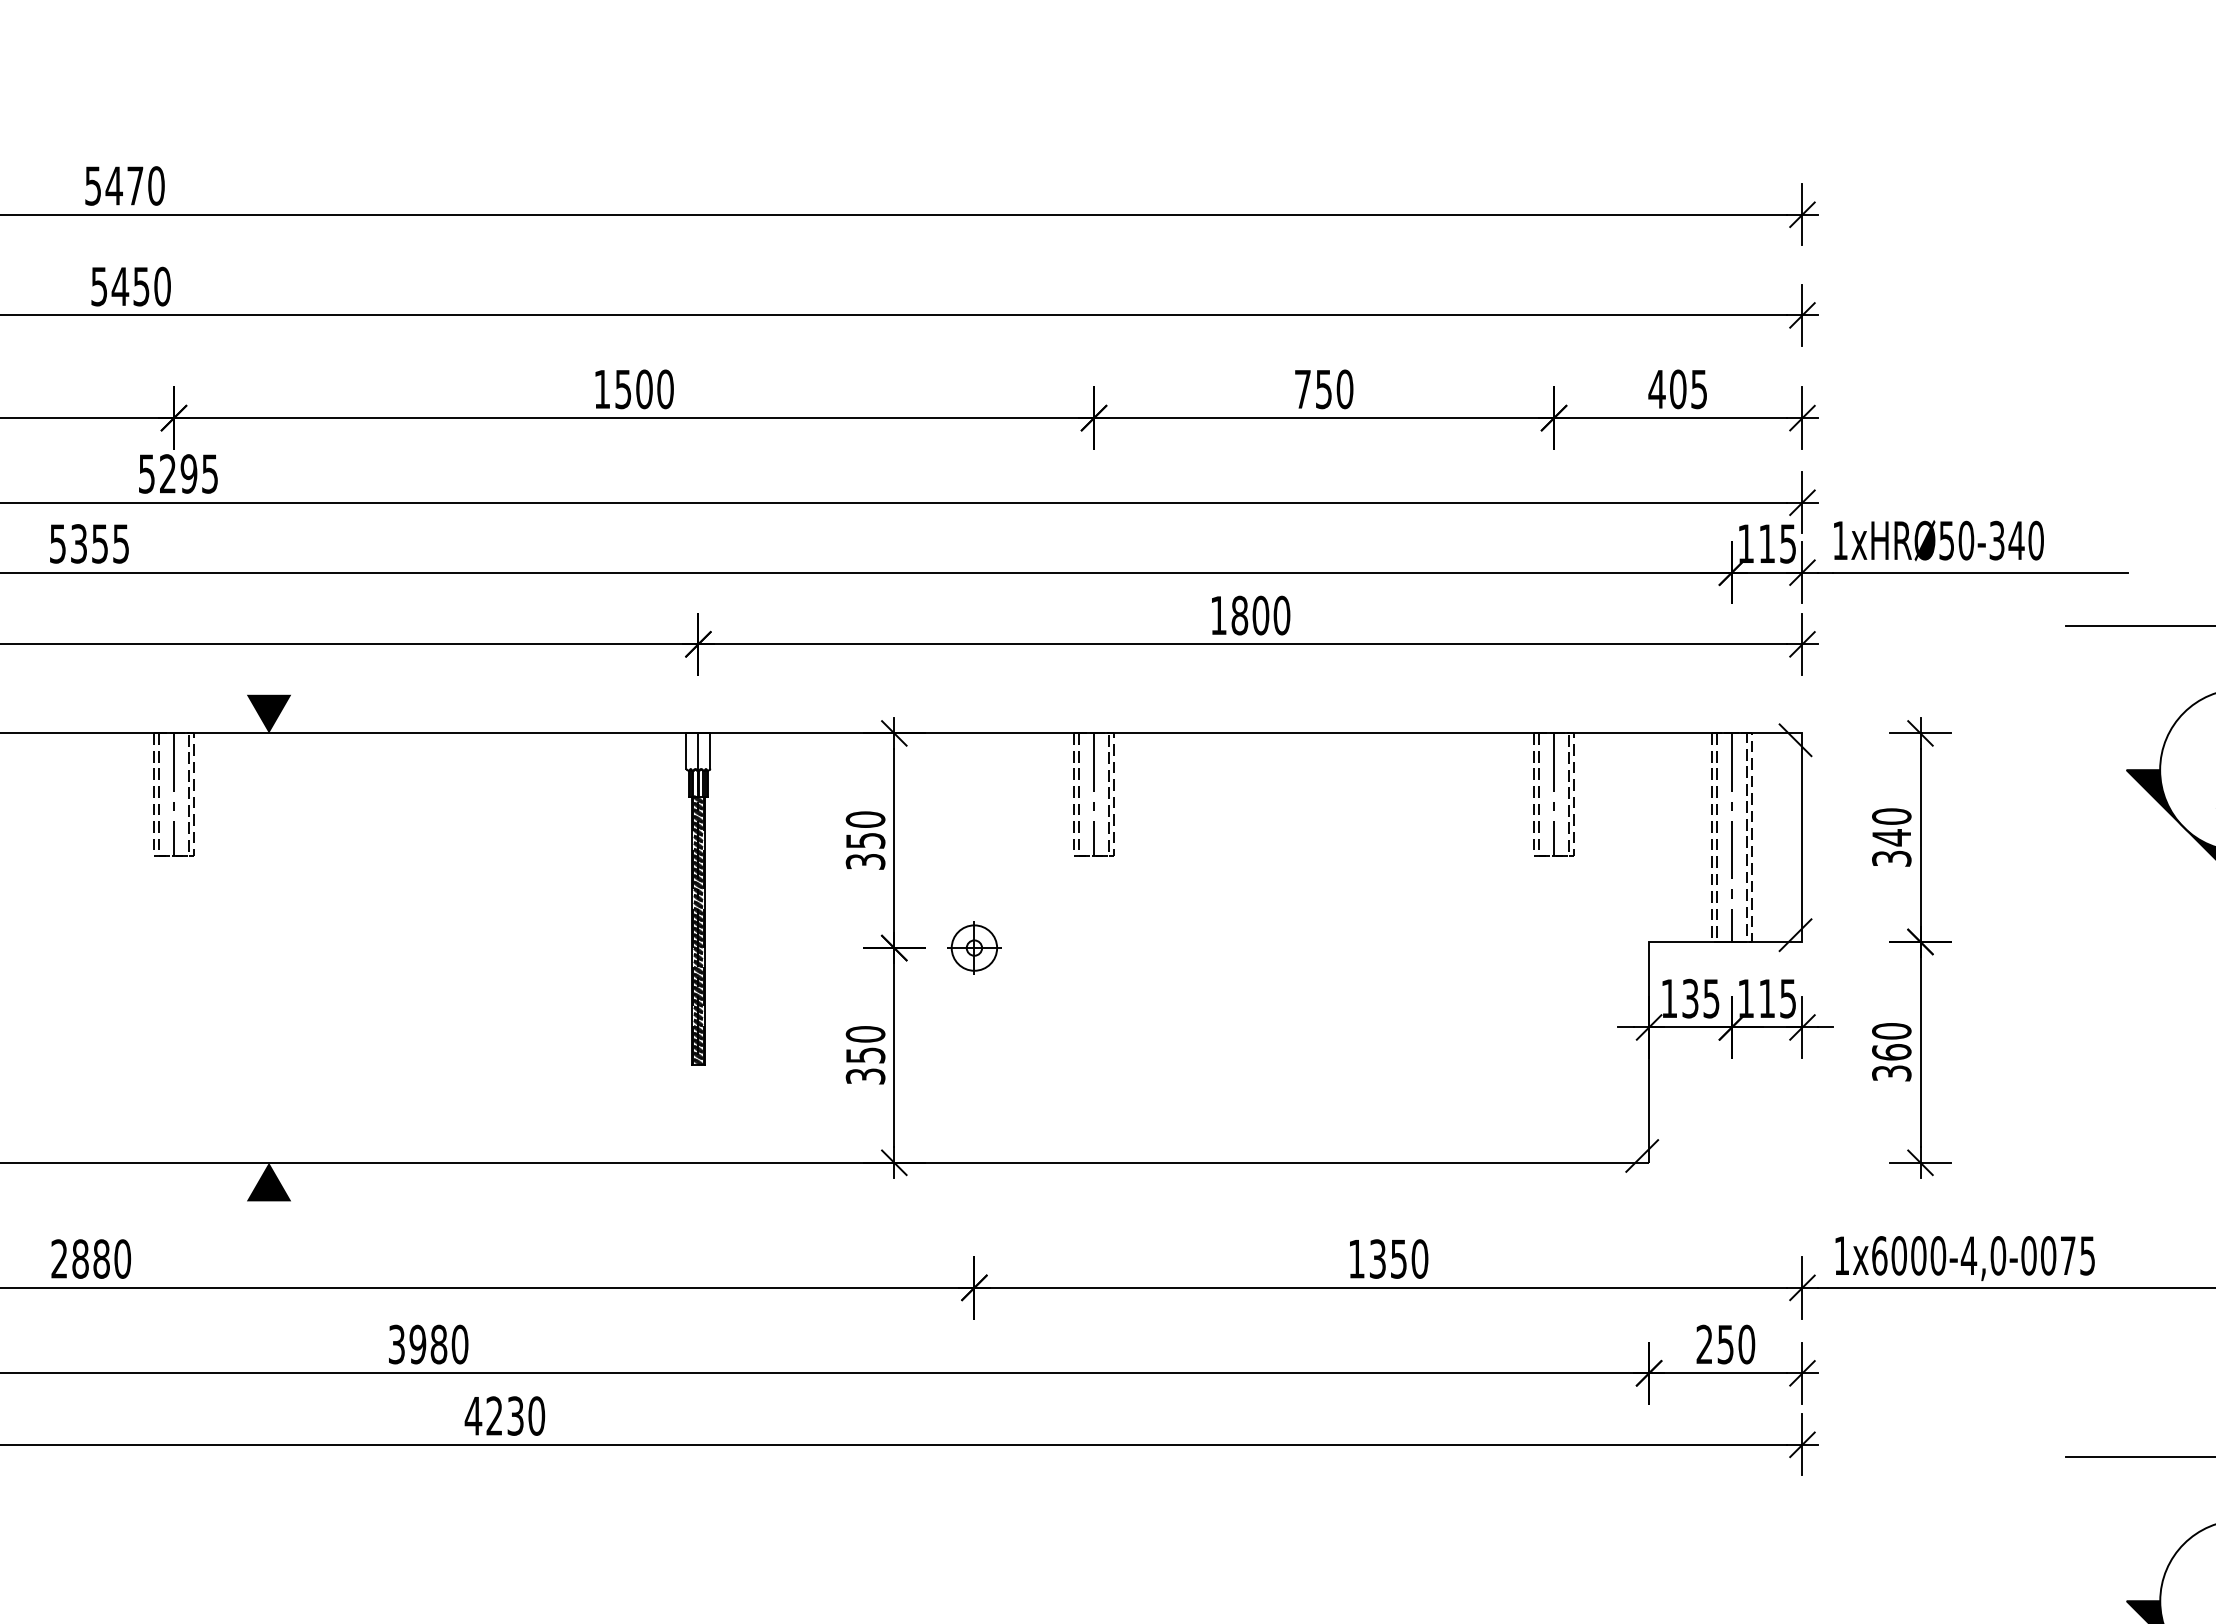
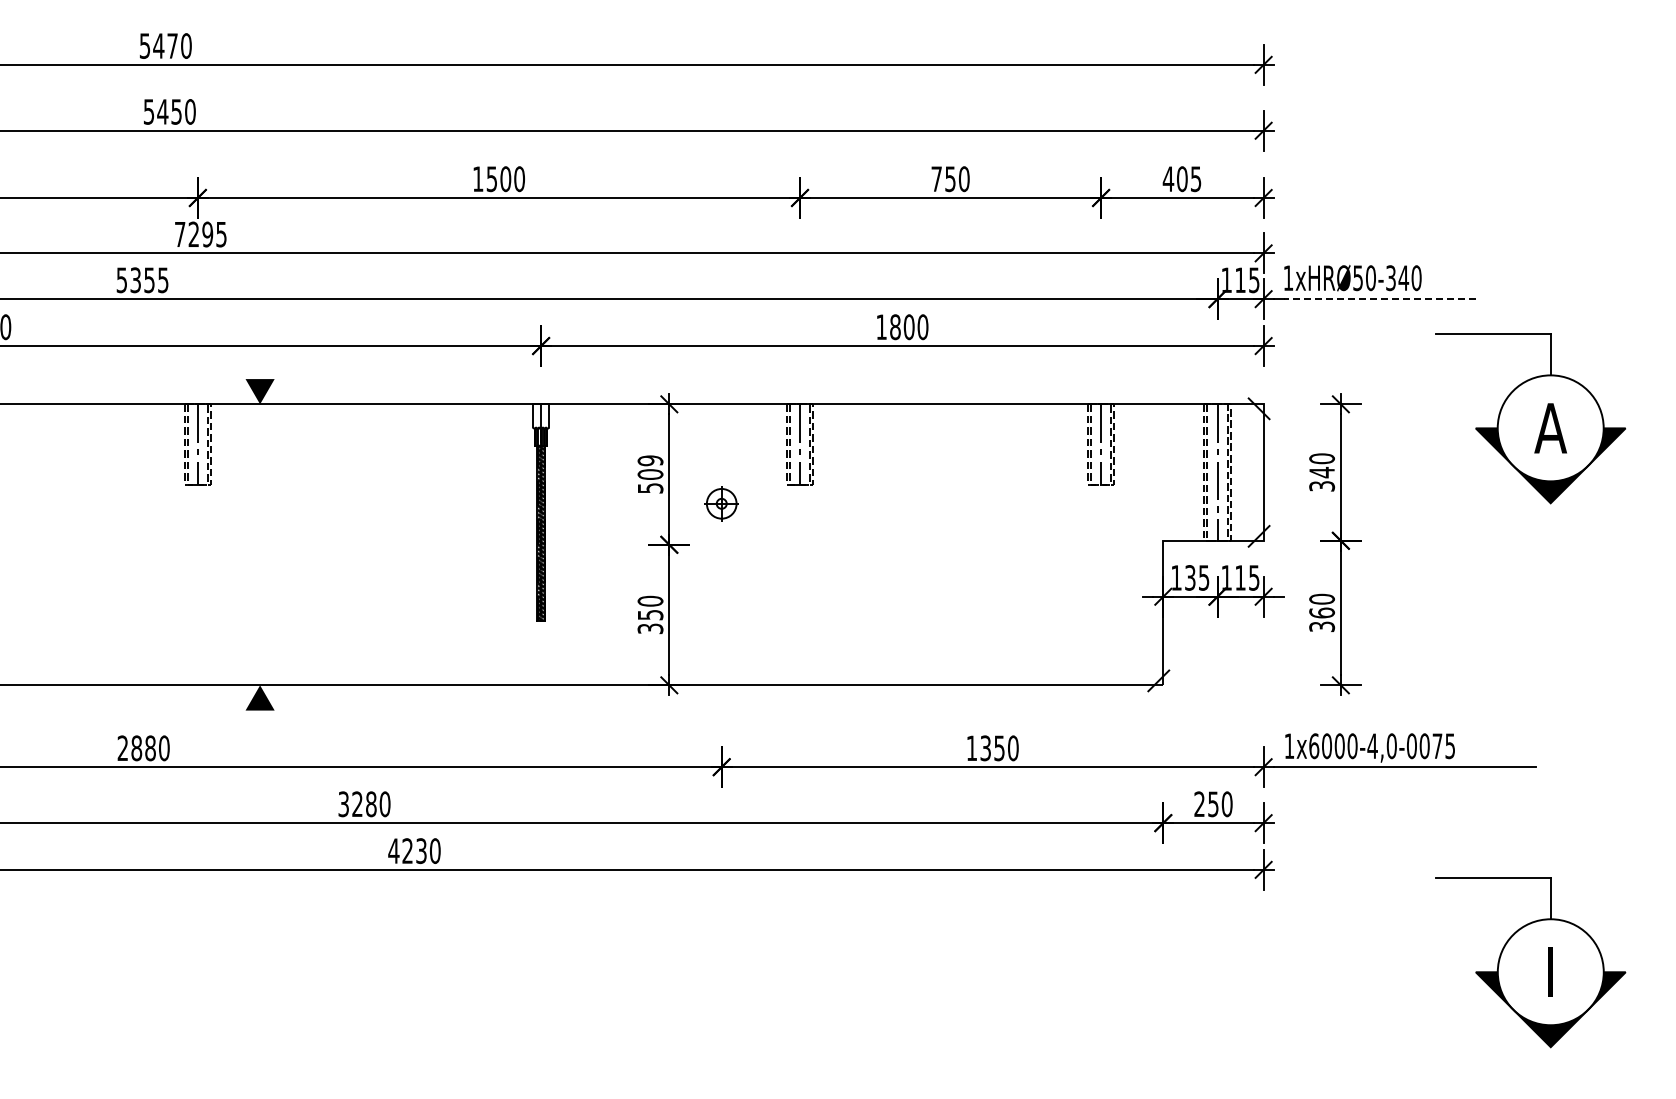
text: (147, 473) -> (180, 234), 5295 -> 7295
line: (1979, 573) -> (1379, 299), solid -> dashed
text: (865, 840) -> (650, 474), 350 -> 509
part: (974, 947) -> (721, 503), moved
text: (417, 1344) -> (357, 804), 3980 -> 3280

